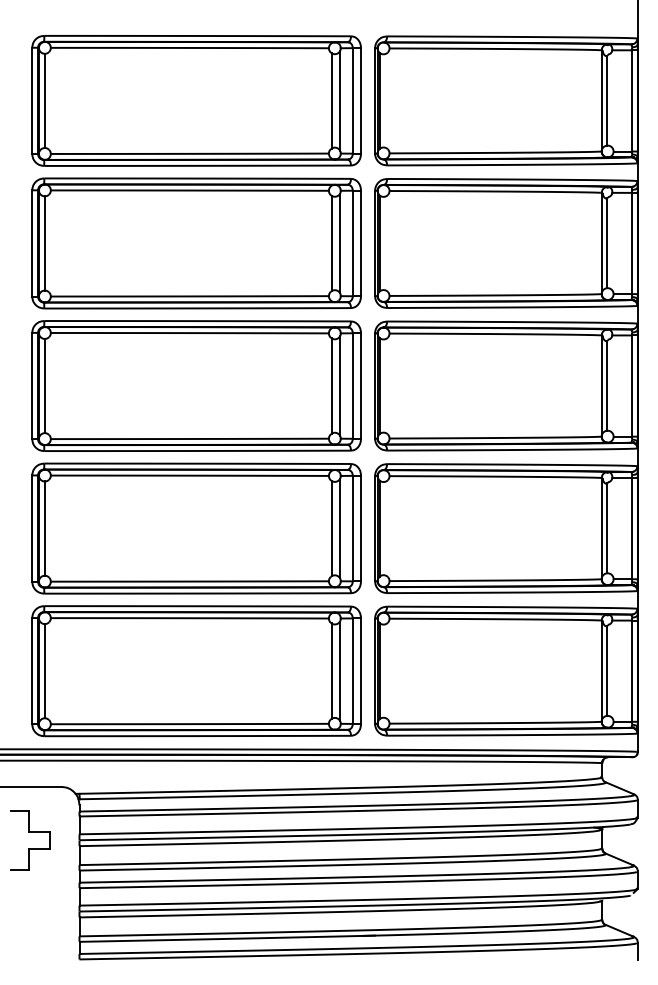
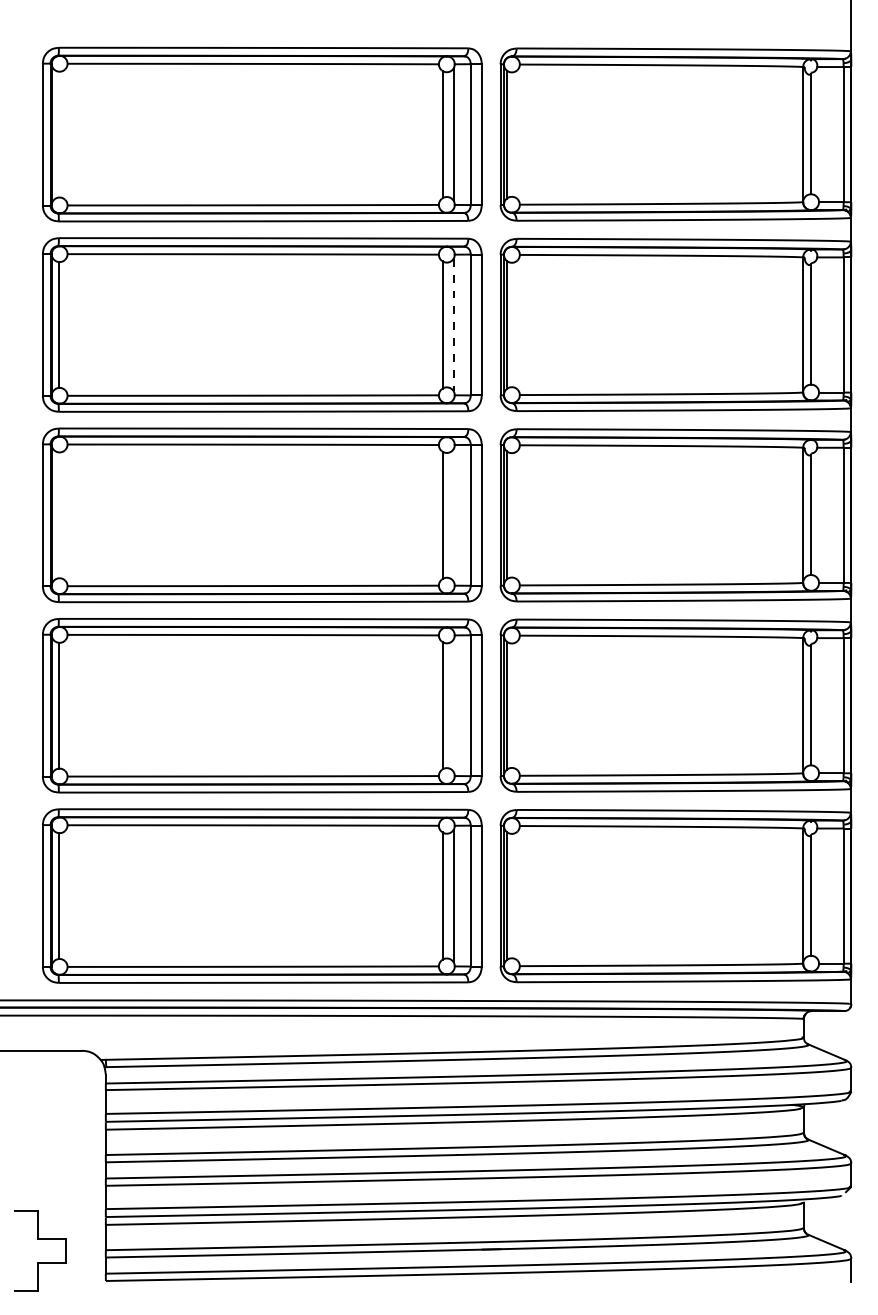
line: (44, 100) -> (59, 134), removed
line: (339, 243) -> (453, 325), solid -> dashed
line: (44, 386) -> (59, 515), removed
line: (339, 386) -> (453, 515), removed
line: (339, 528) -> (453, 705), removed
part: (30, 831) -> (40, 1239), moved

